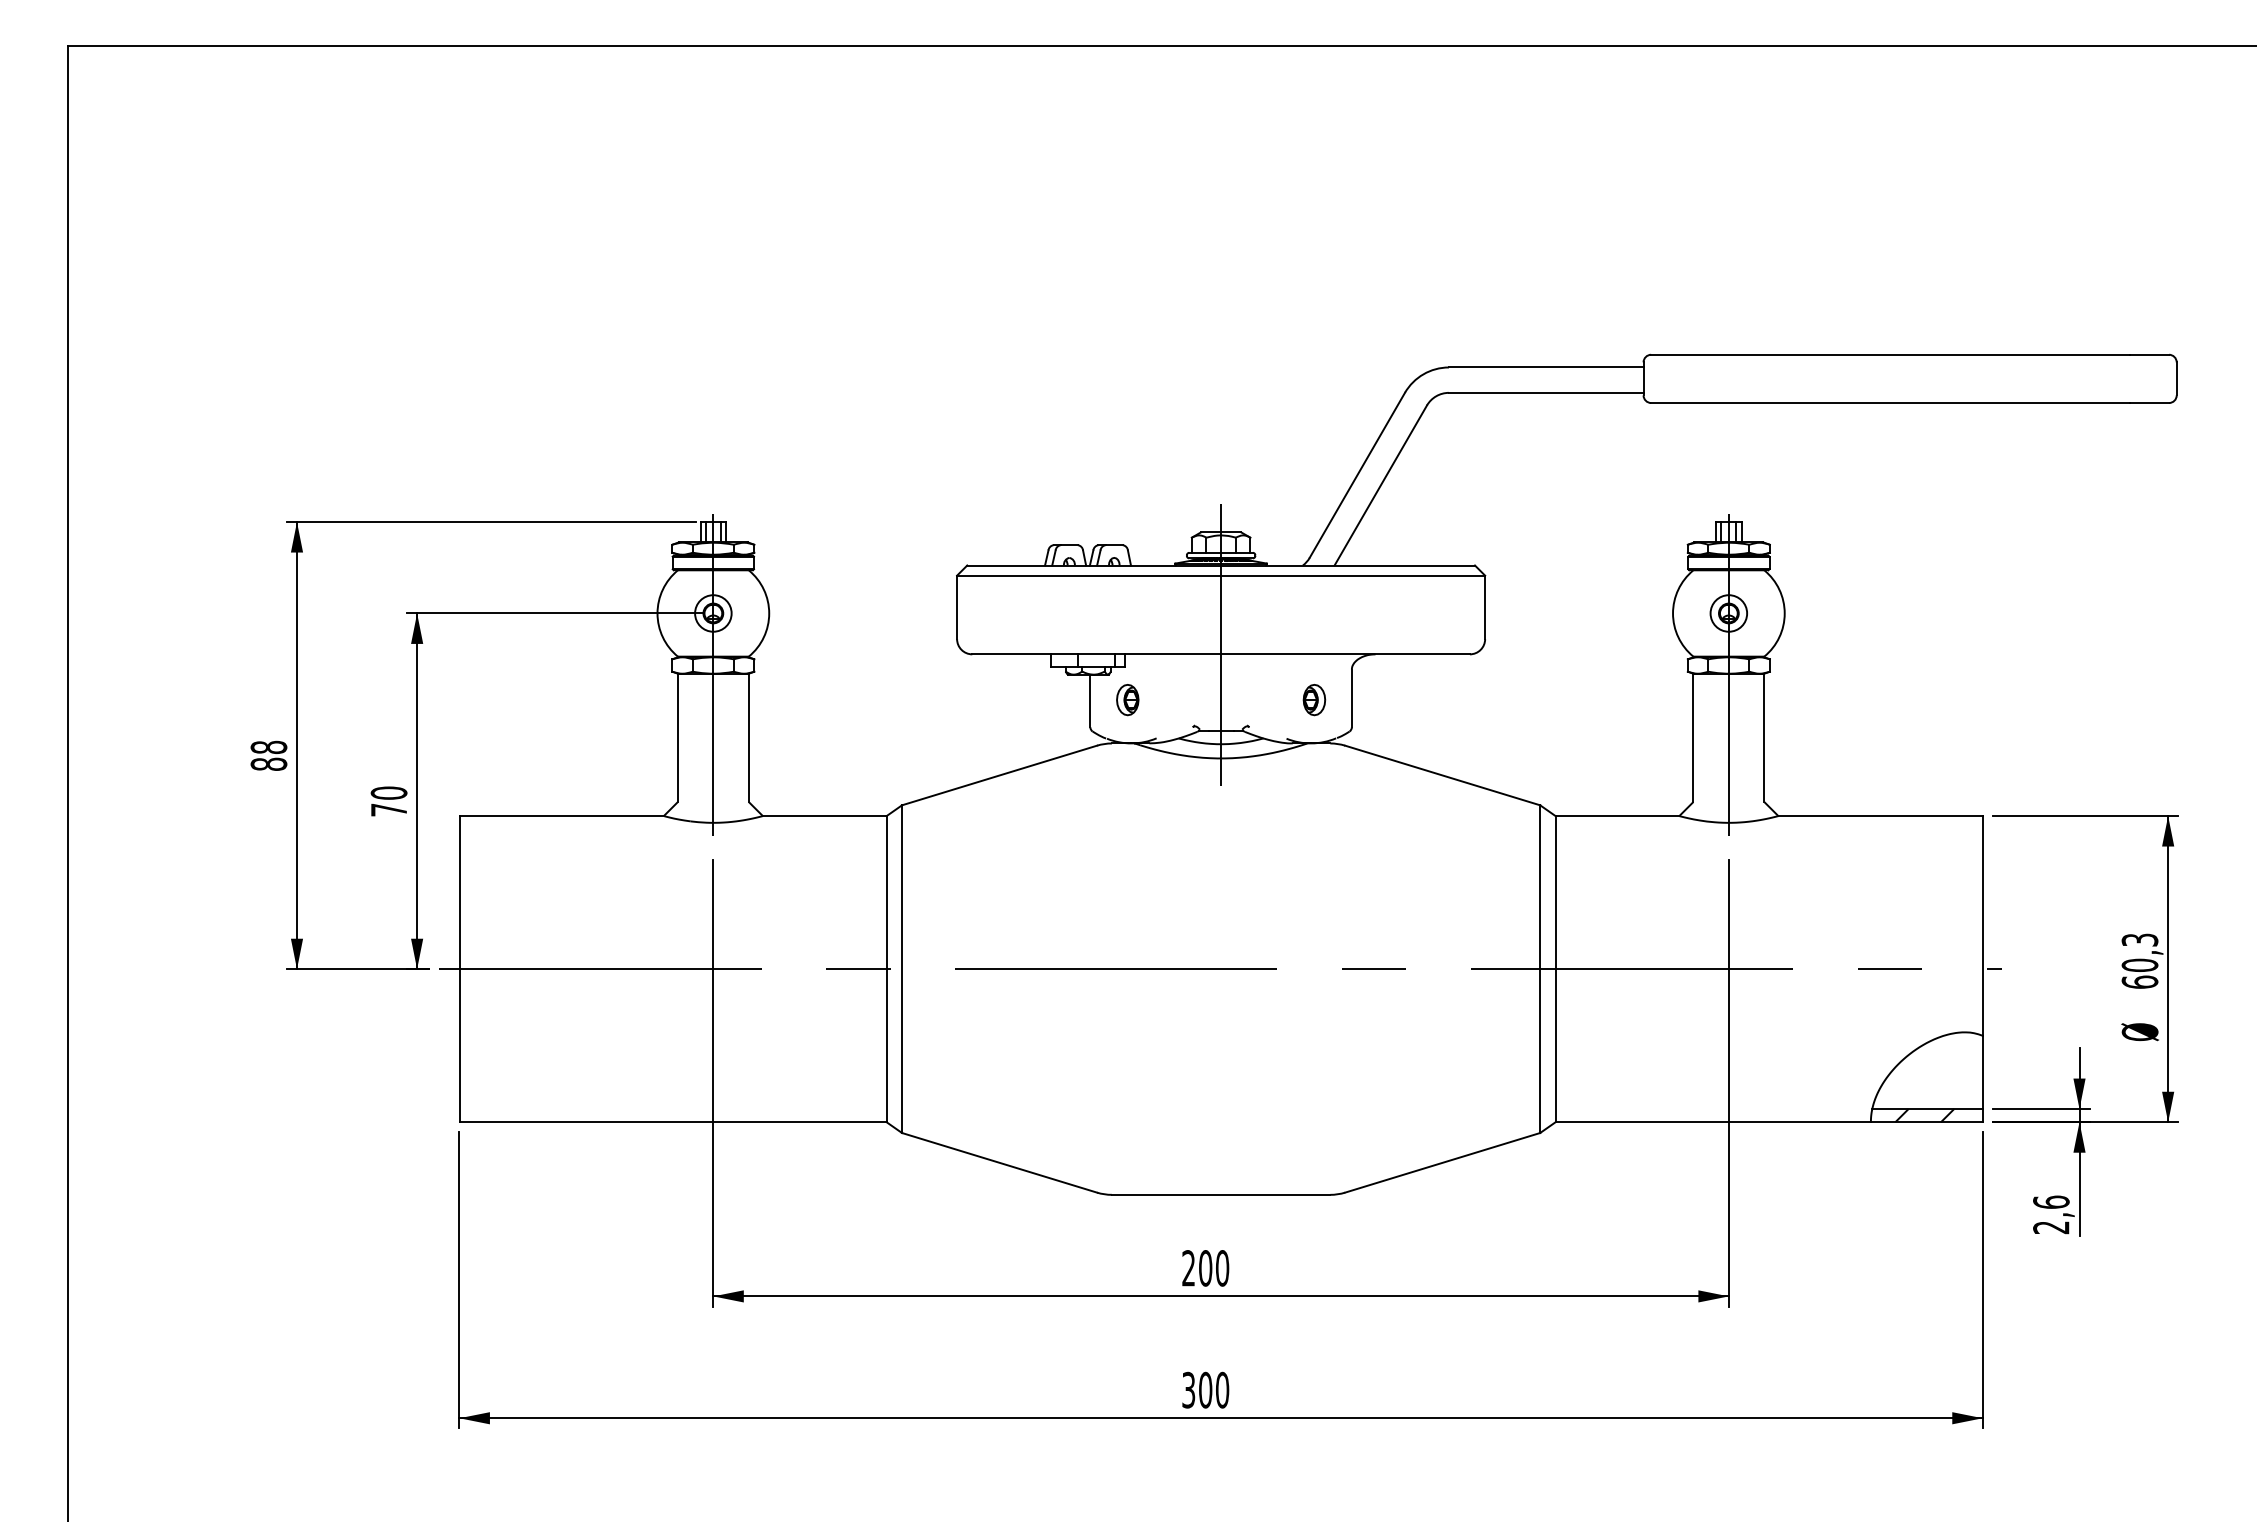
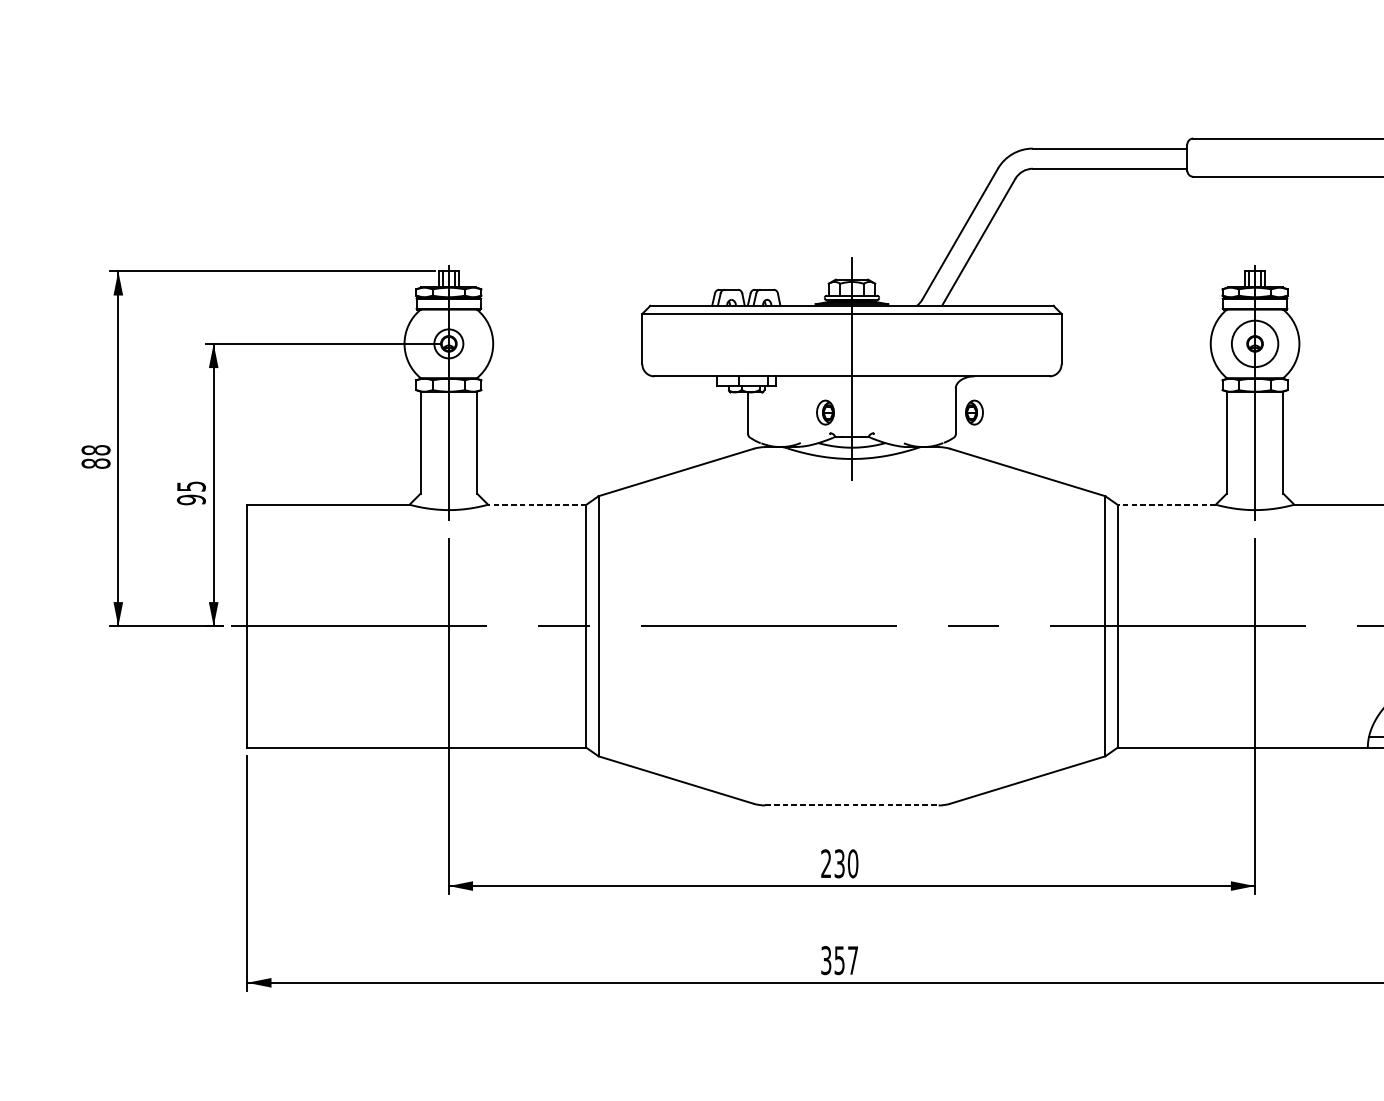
circle: (1728, 613) -> (1254, 343), size x1.6
part: (1127, 700) -> (825, 412), moved
part: (1314, 700) -> (974, 412), moved
text: (388, 801) -> (190, 493), 70 -> 95
line: (824, 816) -> (537, 505), solid -> dashed
line: (1617, 816) -> (1166, 505), solid -> dashed
line: (1221, 1194) -> (852, 805), solid -> dashed
text: (1205, 1268) -> (839, 863), 200 -> 230
text: (1214, 1389) -> (846, 959), 300 -> 357

